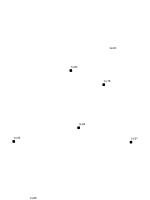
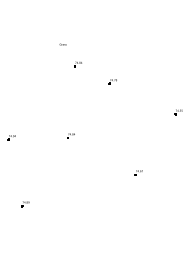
text: (112, 47) -> (62, 44), moved
part: (80, 125) -> (70, 135), moved
part: (133, 139) -> (138, 172), moved

